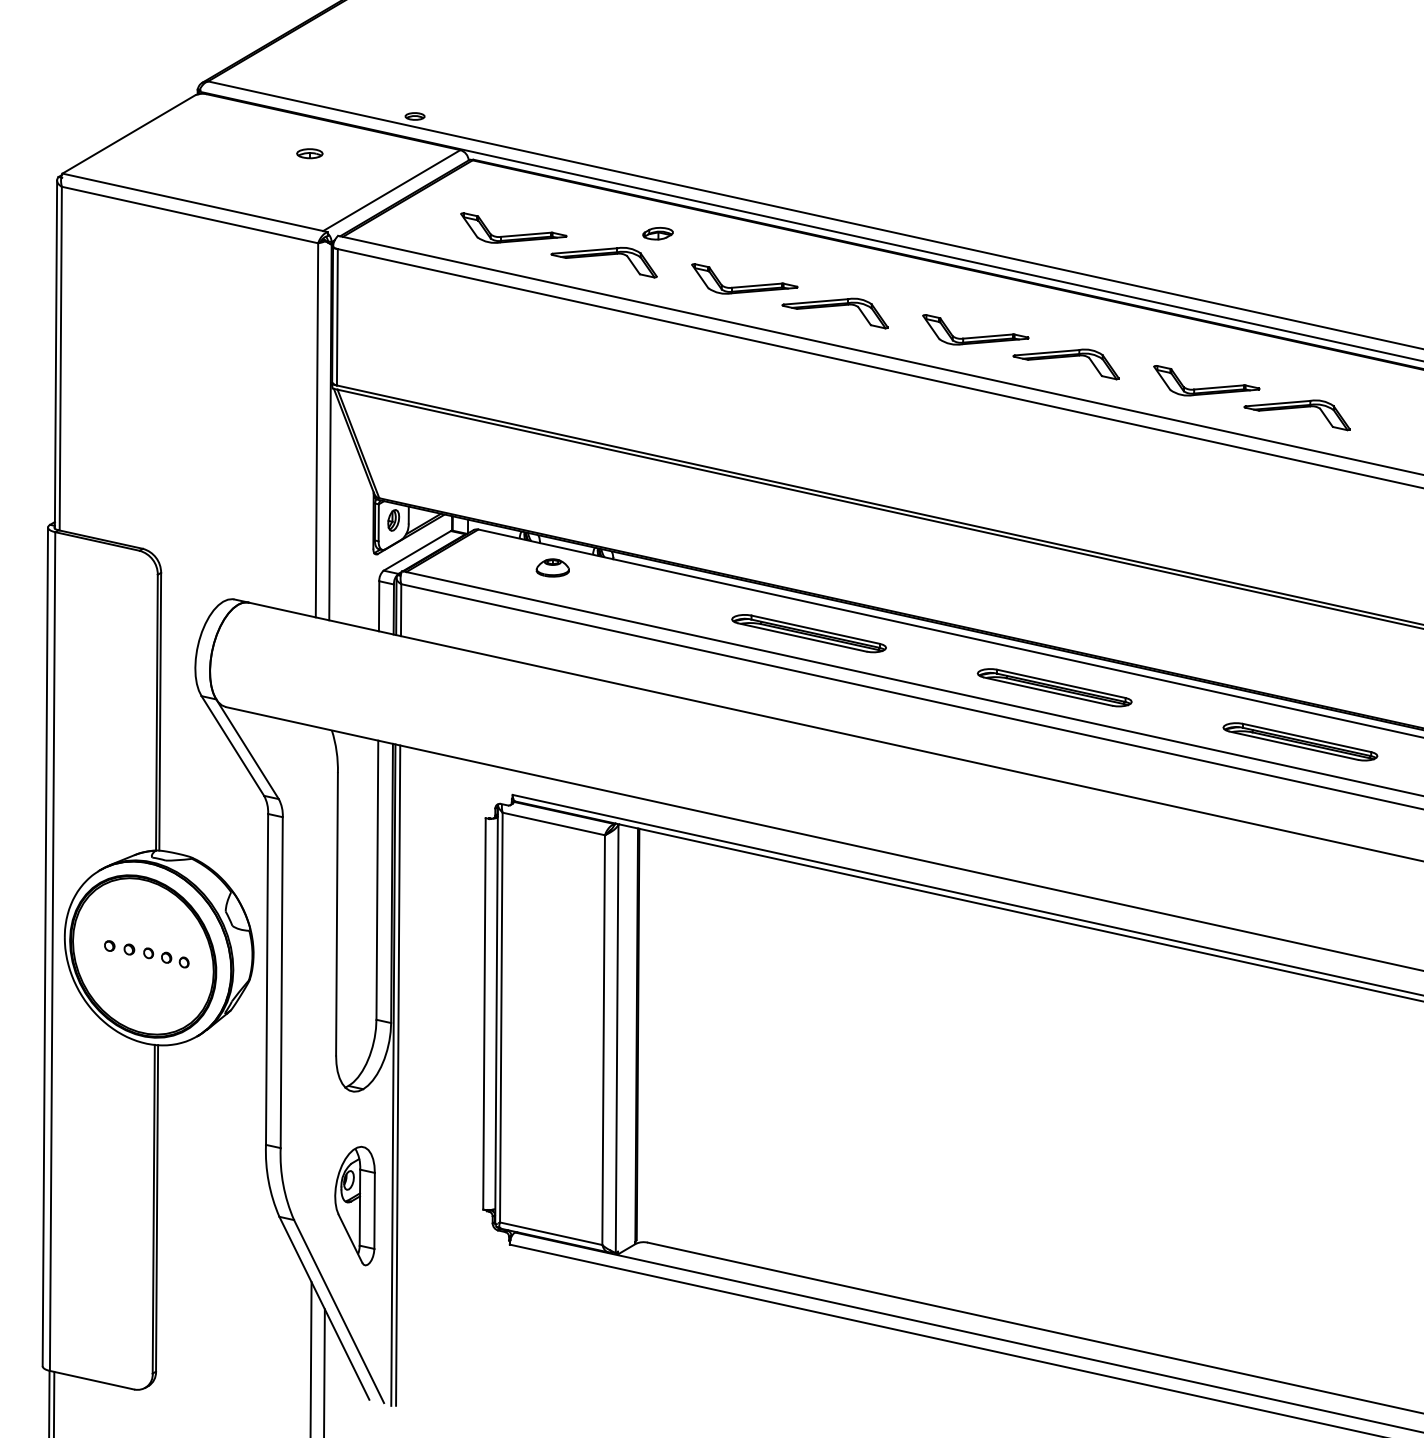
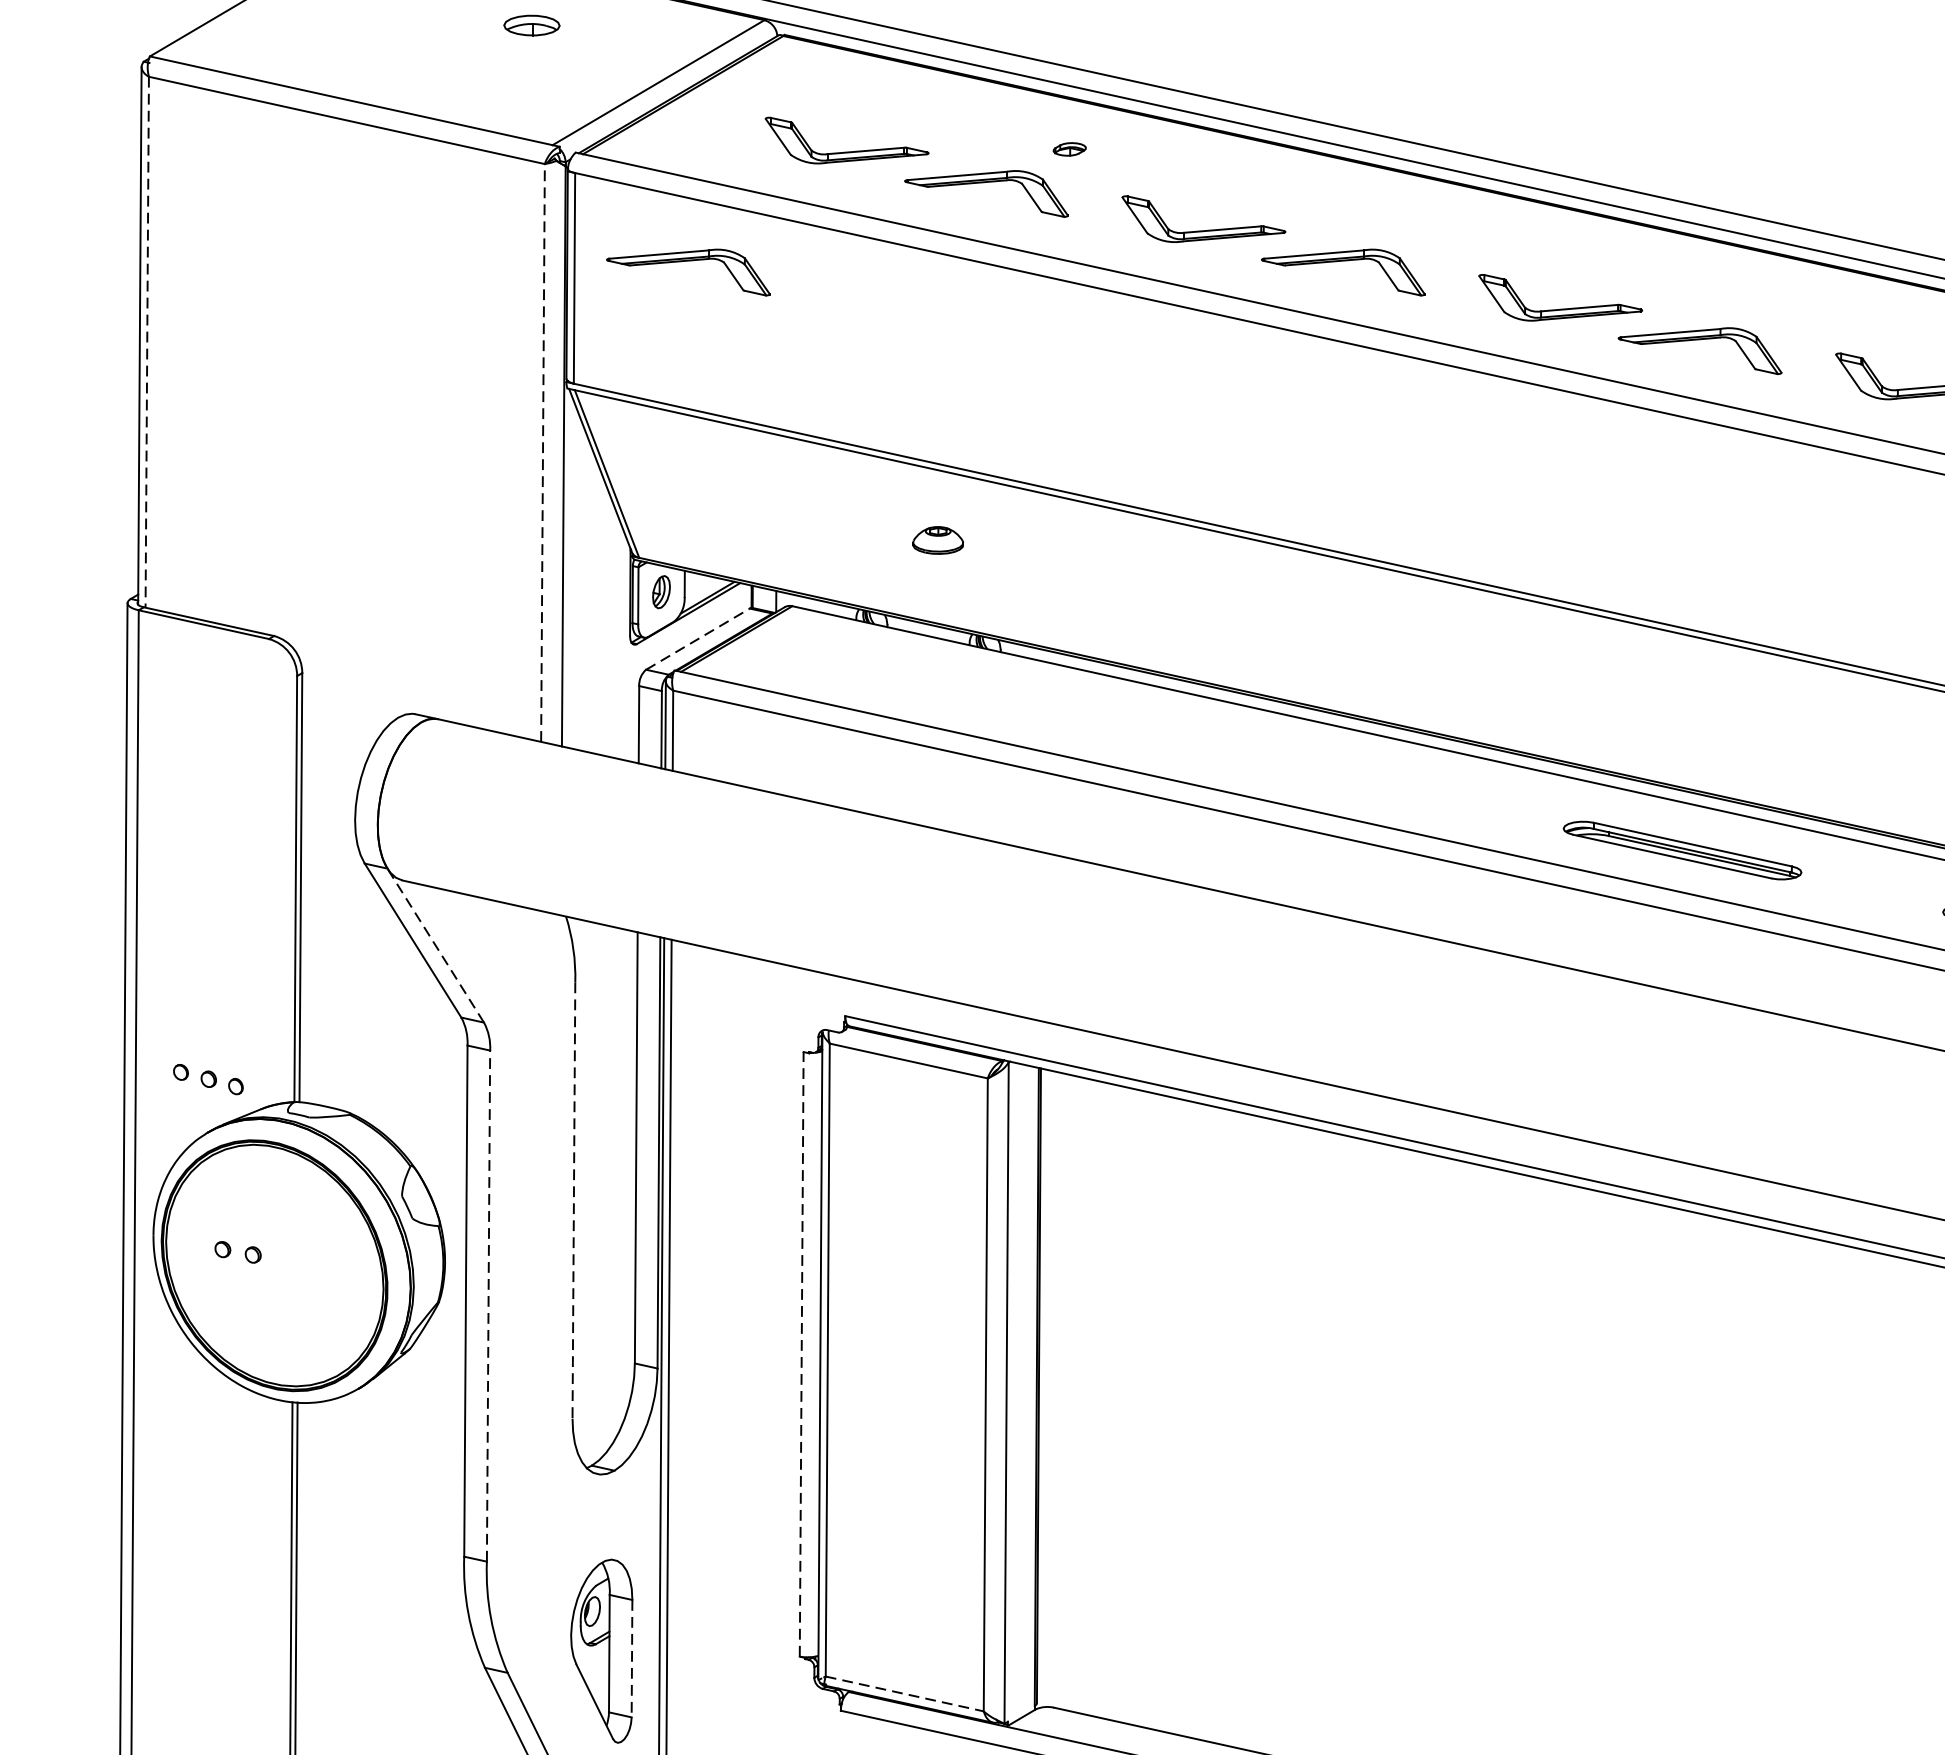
part: (309, 153) -> (531, 25), size x1.4
part: (657, 233) -> (1068, 148), size x0.7
part: (410, 306) -> (687, 261), added
line: (60, 358) -> (146, 342), solid -> dashed
line: (316, 429) -> (542, 451), solid -> dashed
line: (417, 550) -> (698, 638), solid -> dashed
part: (552, 567) -> (937, 539), moved
part: (808, 633) -> (1302, 766), removed
line: (247, 749) -> (435, 945), solid -> dashed
line: (337, 914) -> (574, 1200), solid -> dashed
part: (166, 957) -> (208, 1078), moved
line: (281, 982) -> (488, 1305), solid -> dashed
line: (484, 1013) -> (801, 1353), solid -> dashed
line: (374, 1211) -> (631, 1659), solid -> dashed
line: (551, 1233) -> (905, 1693), solid -> dashed

